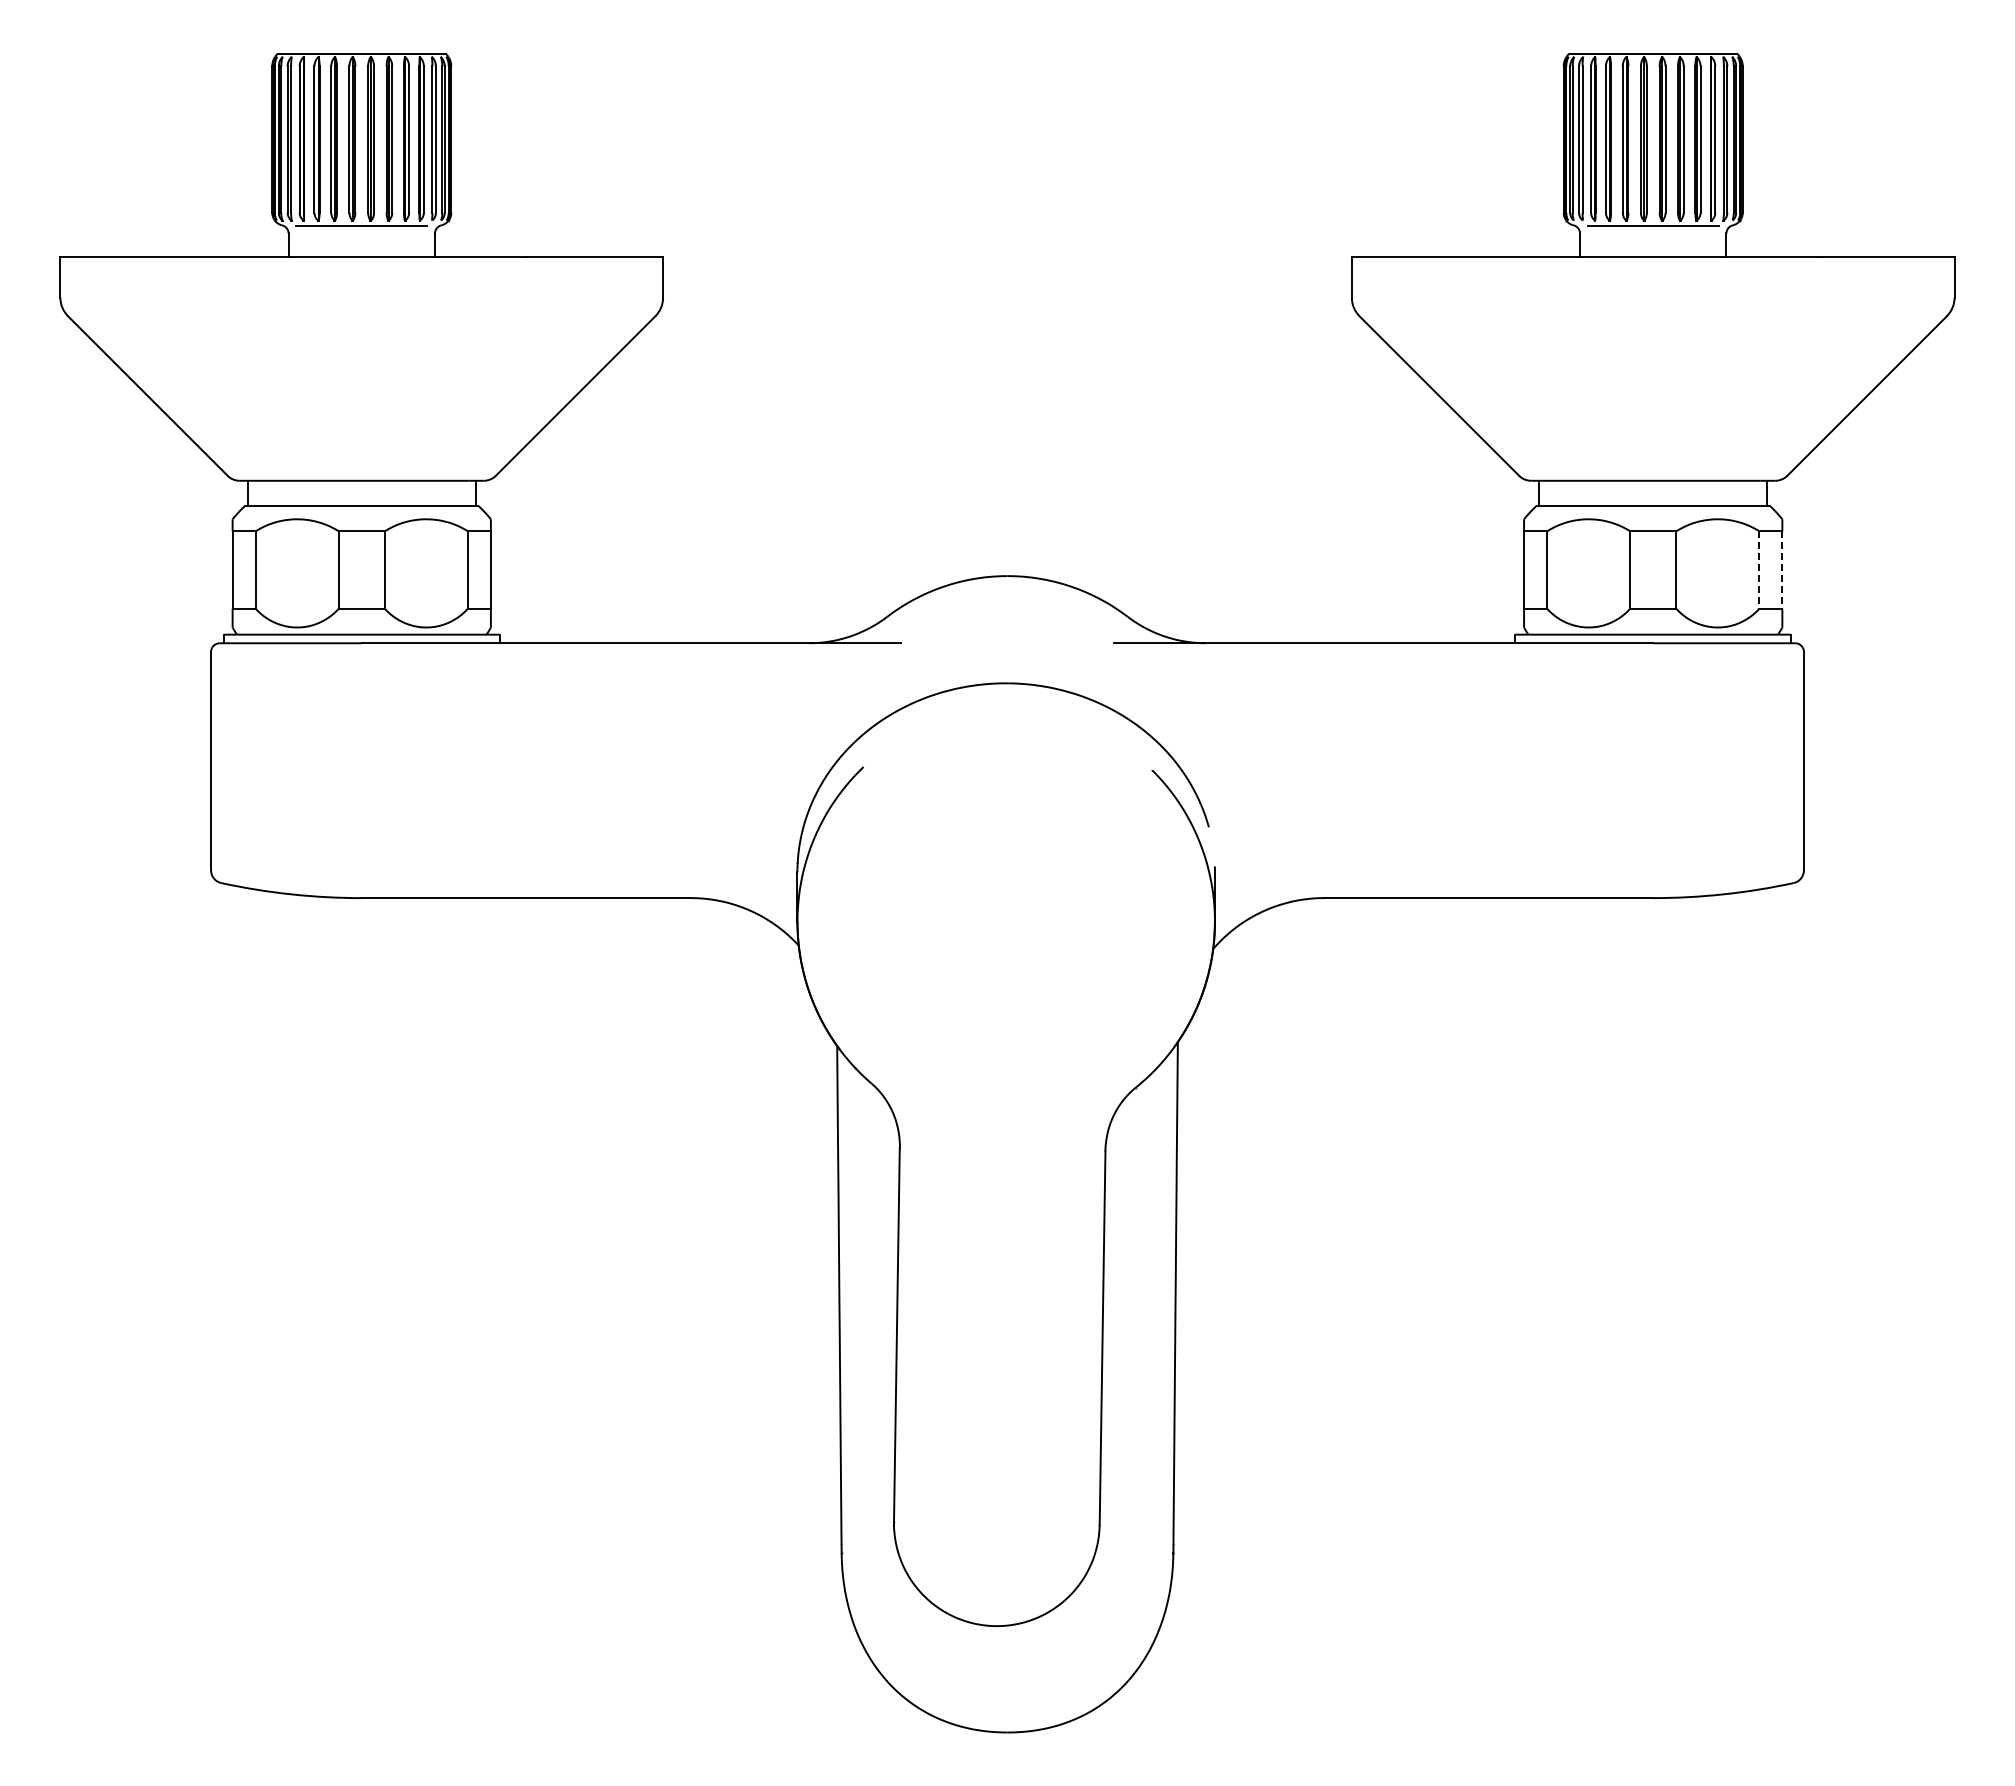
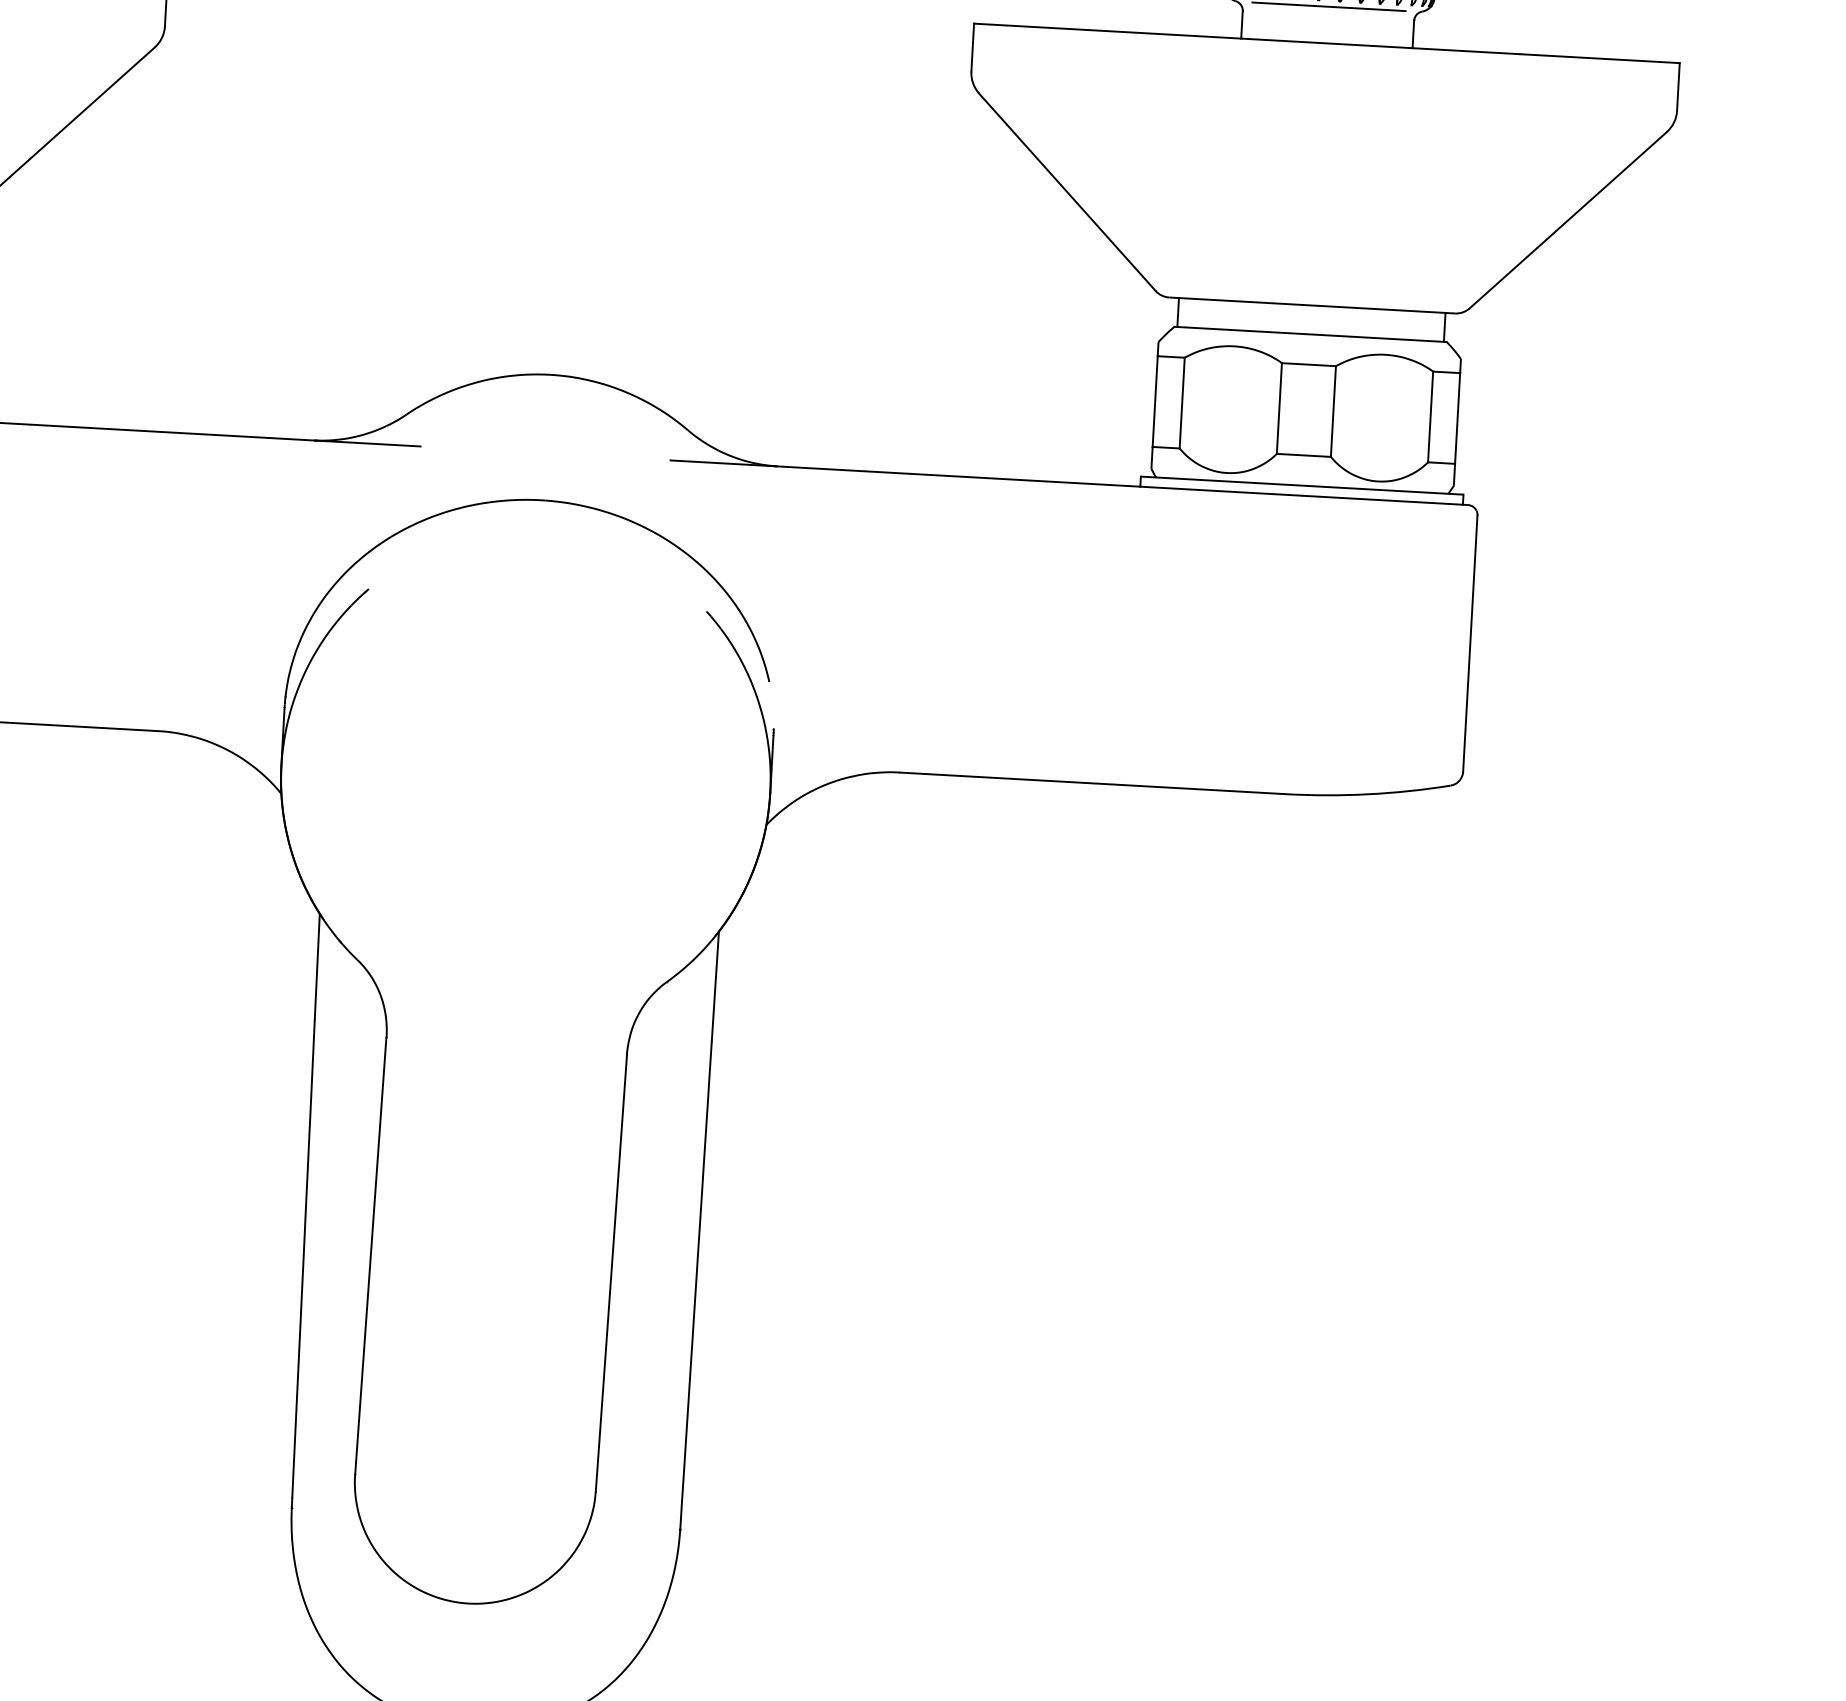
line: (1759, 570) -> (1430, 417), dashed -> solid
line: (1782, 570) -> (1457, 418), dashed -> solid

